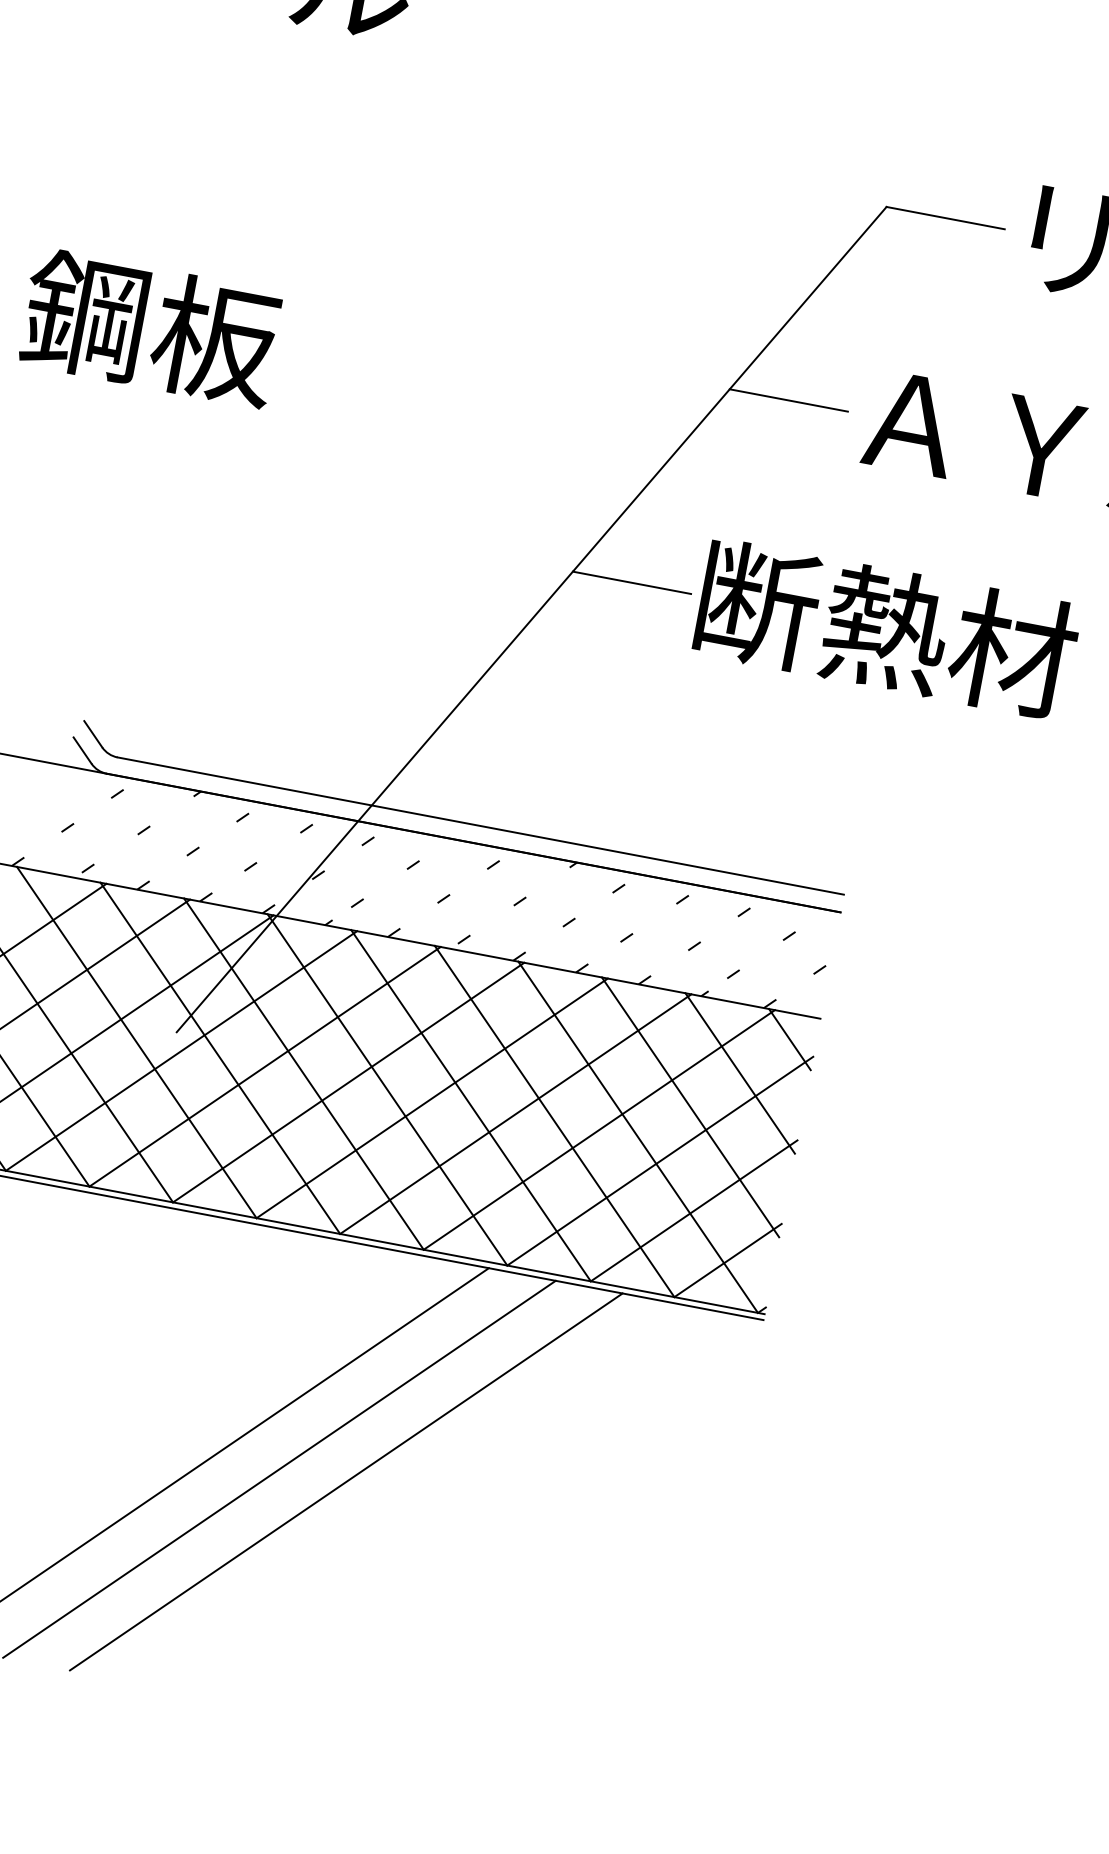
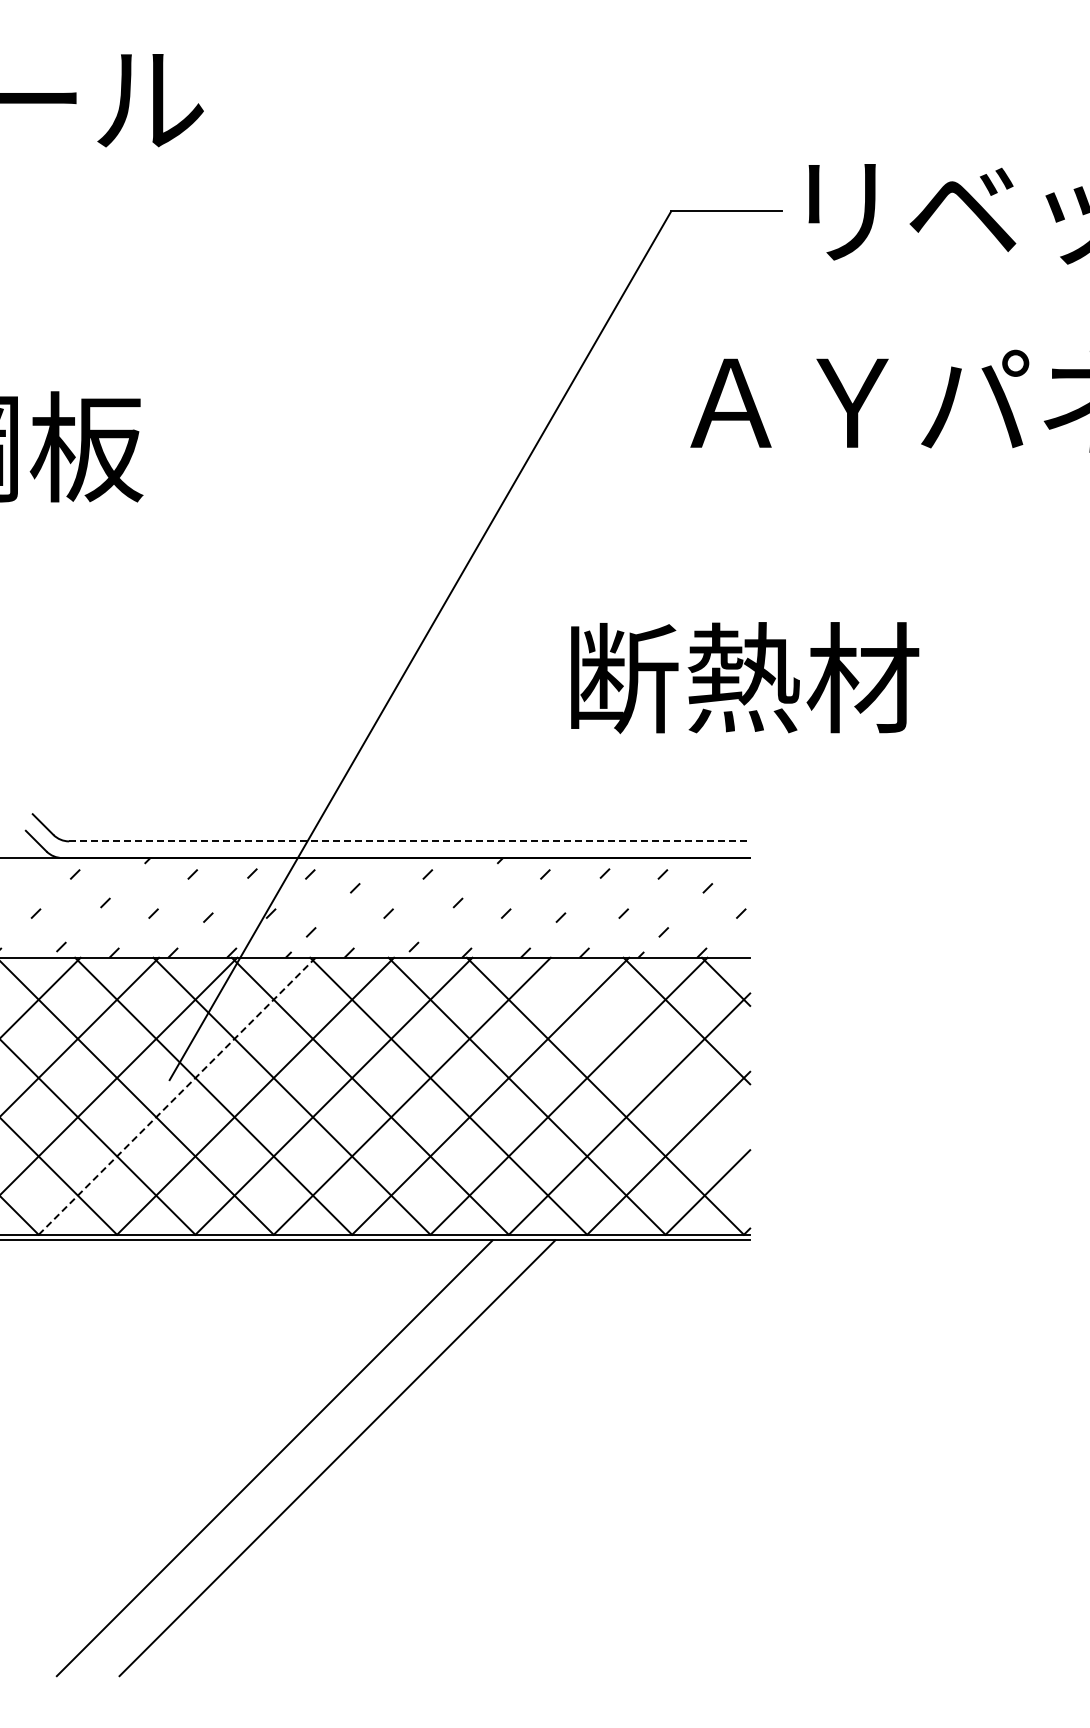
line: (788, 400) -> (615, 403), removed
line: (631, 582) -> (504, 595), removed
text: (887, 630) -> (745, 678), moved
line: (480, 826) -> (409, 841), solid -> dashed
line: (181, 1051) -> (177, 1096), solid -> dashed
line: (690, 1106) -> (647, 1059), removed
line: (346, 1482) -> (400, 1458), removed

